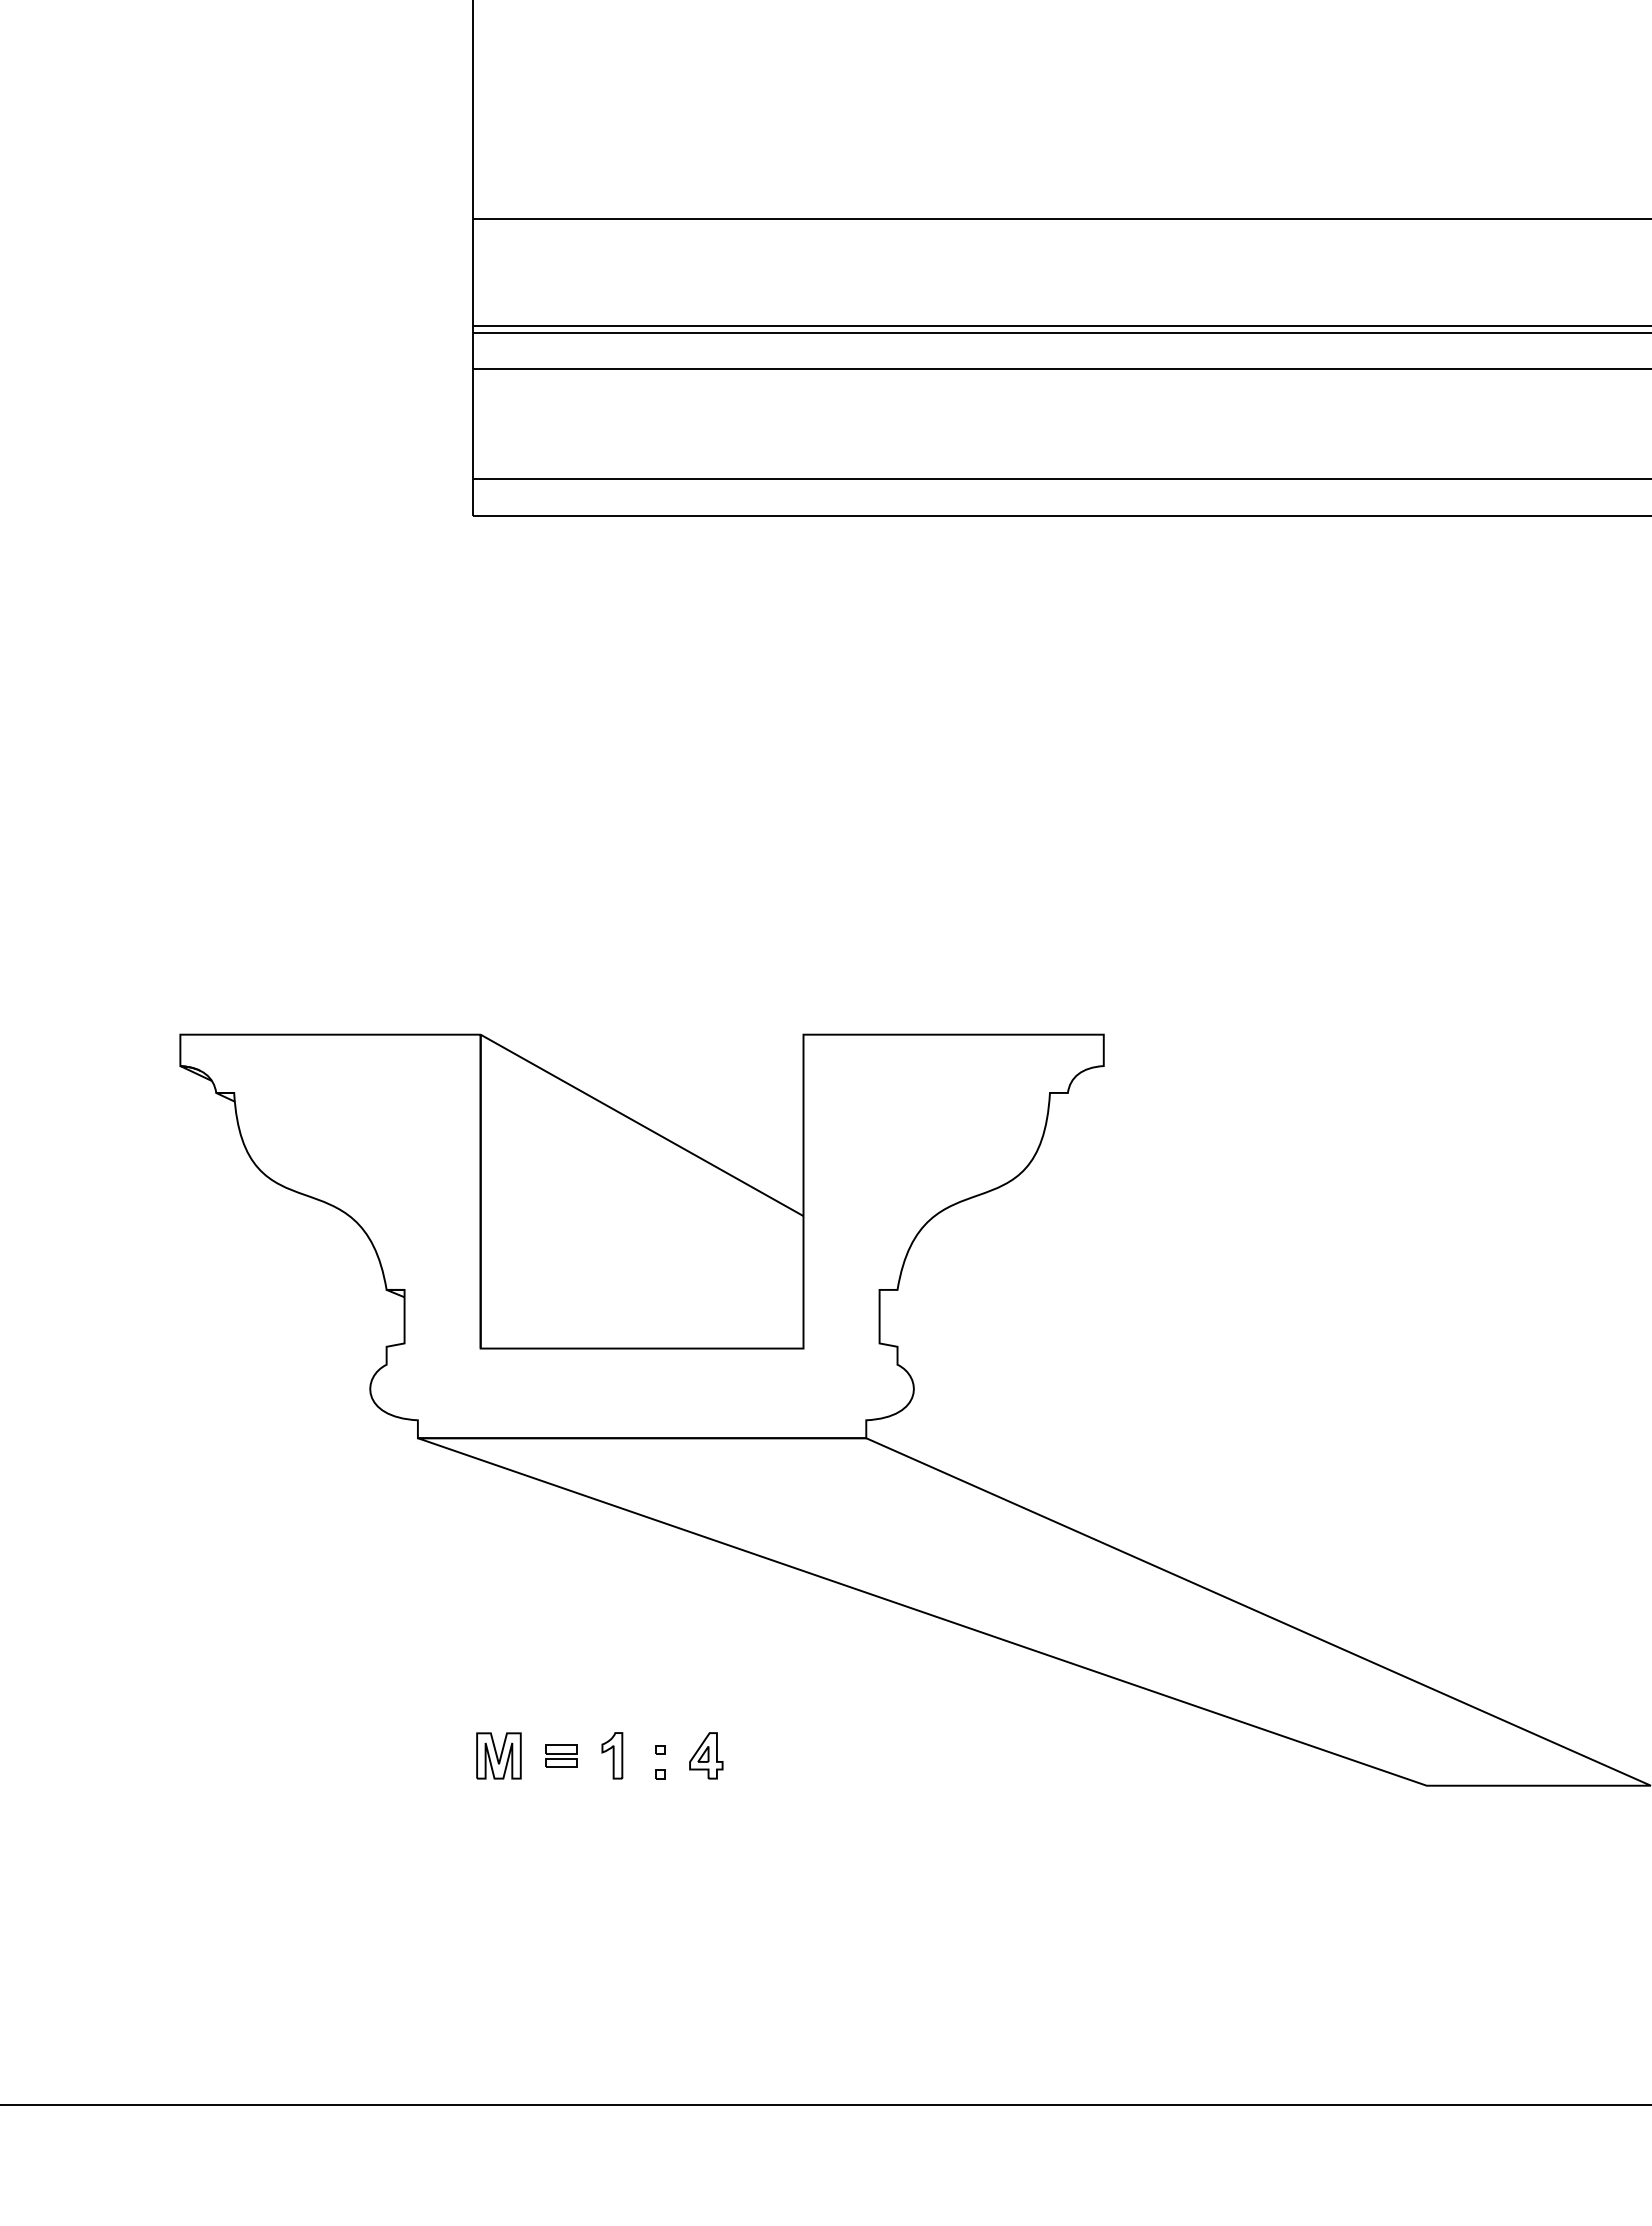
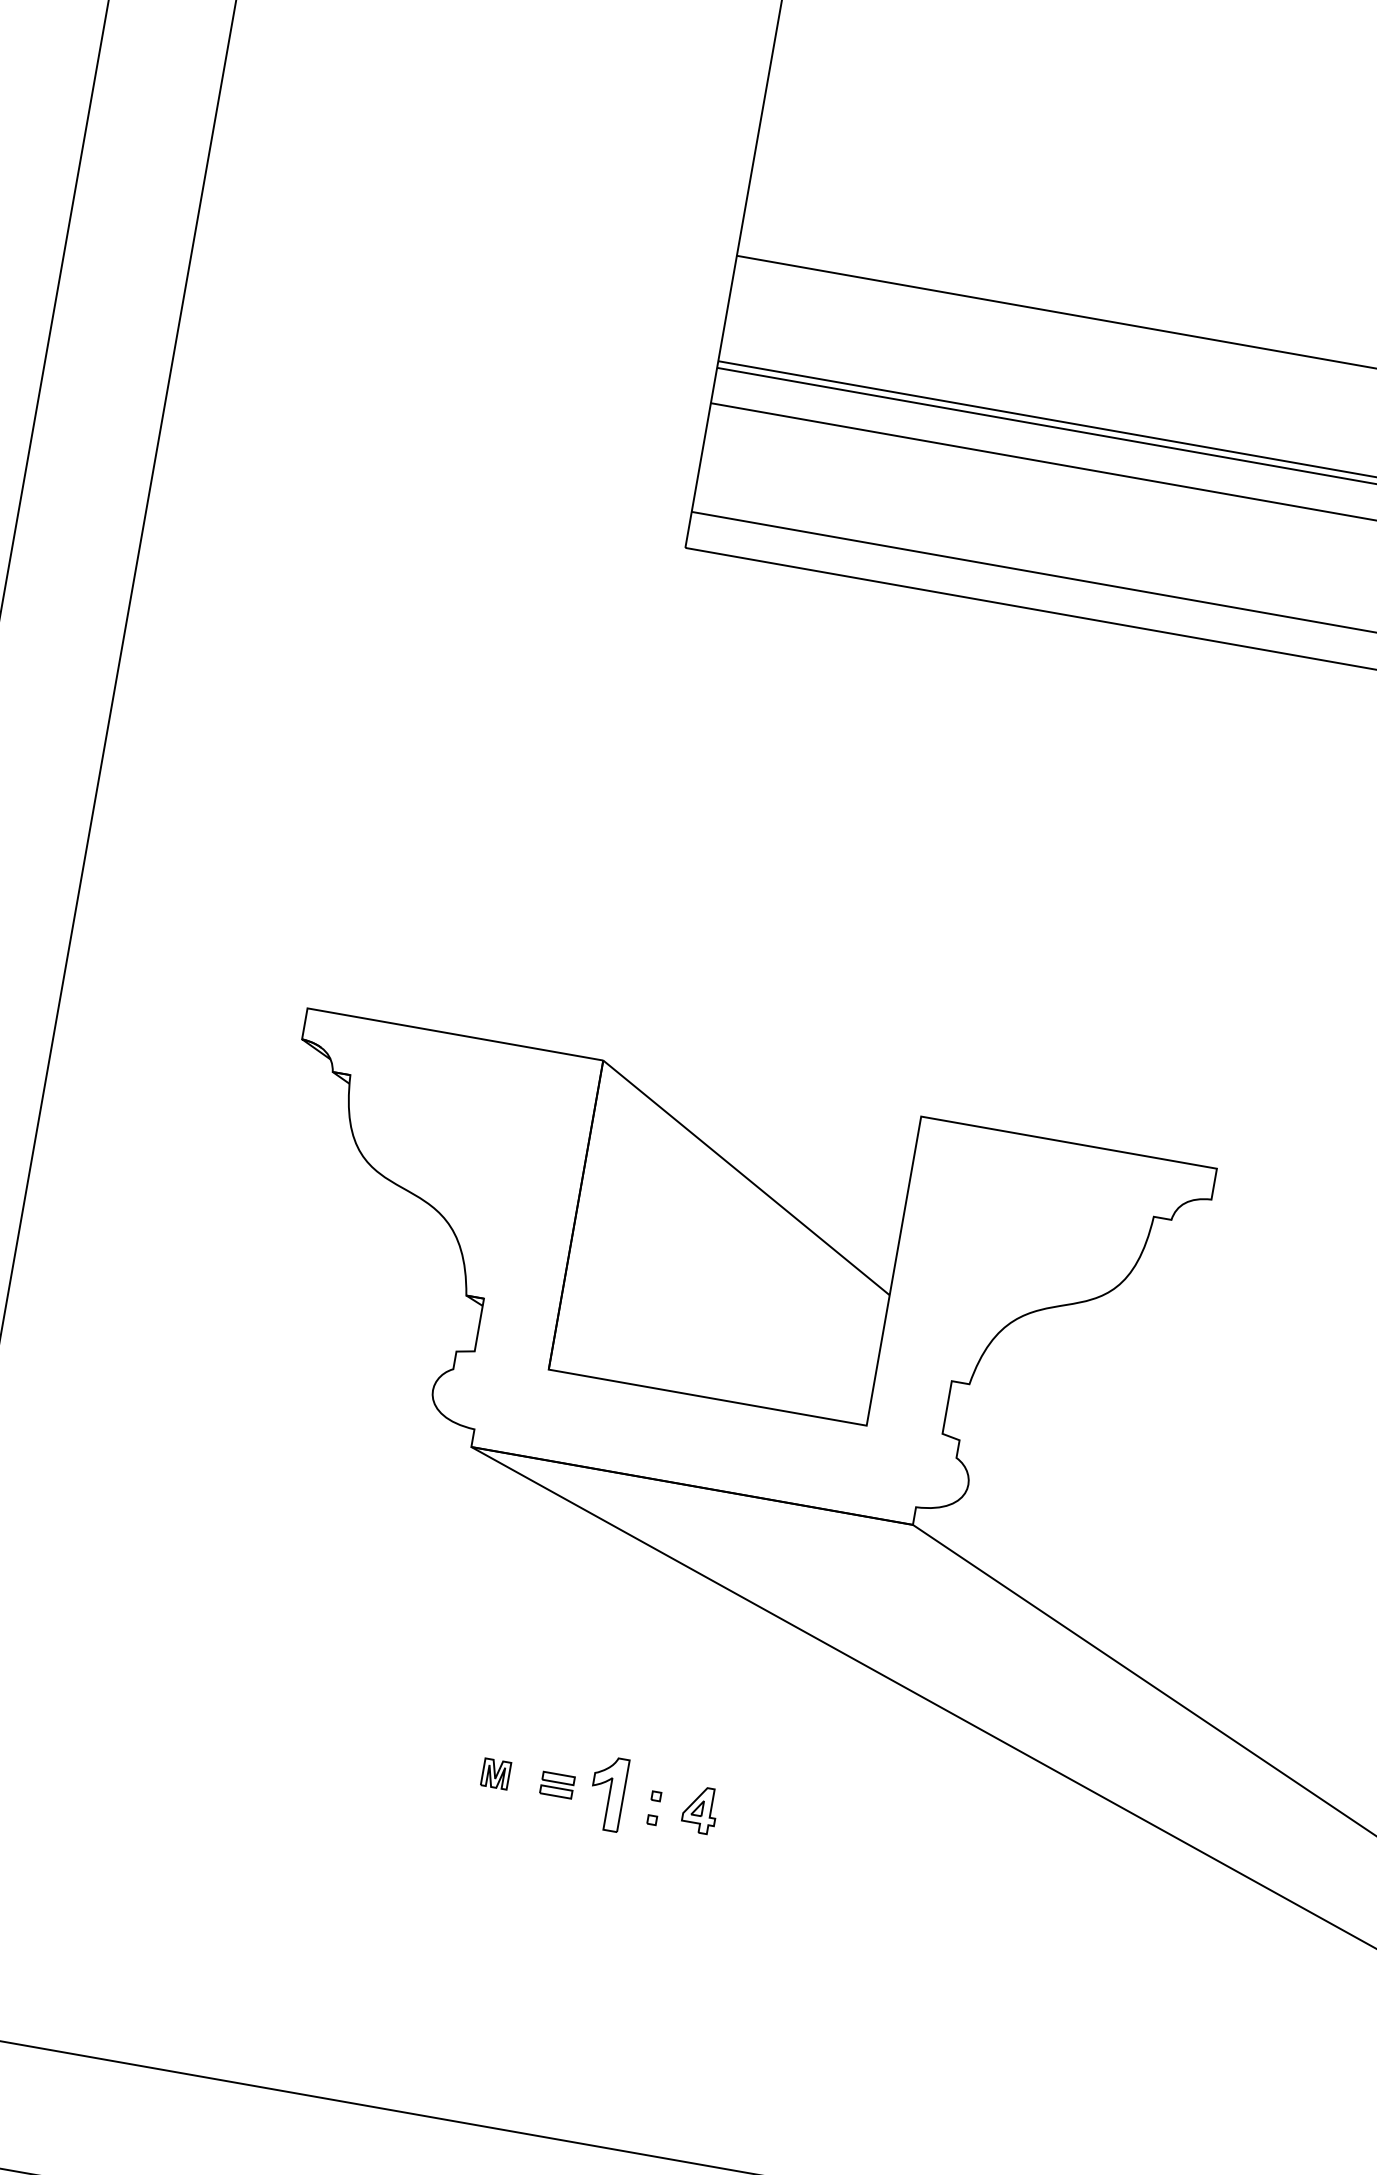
part: (498, 1755) -> (495, 1773), size x0.6
part: (612, 1755) -> (607, 1793), size x1.6

